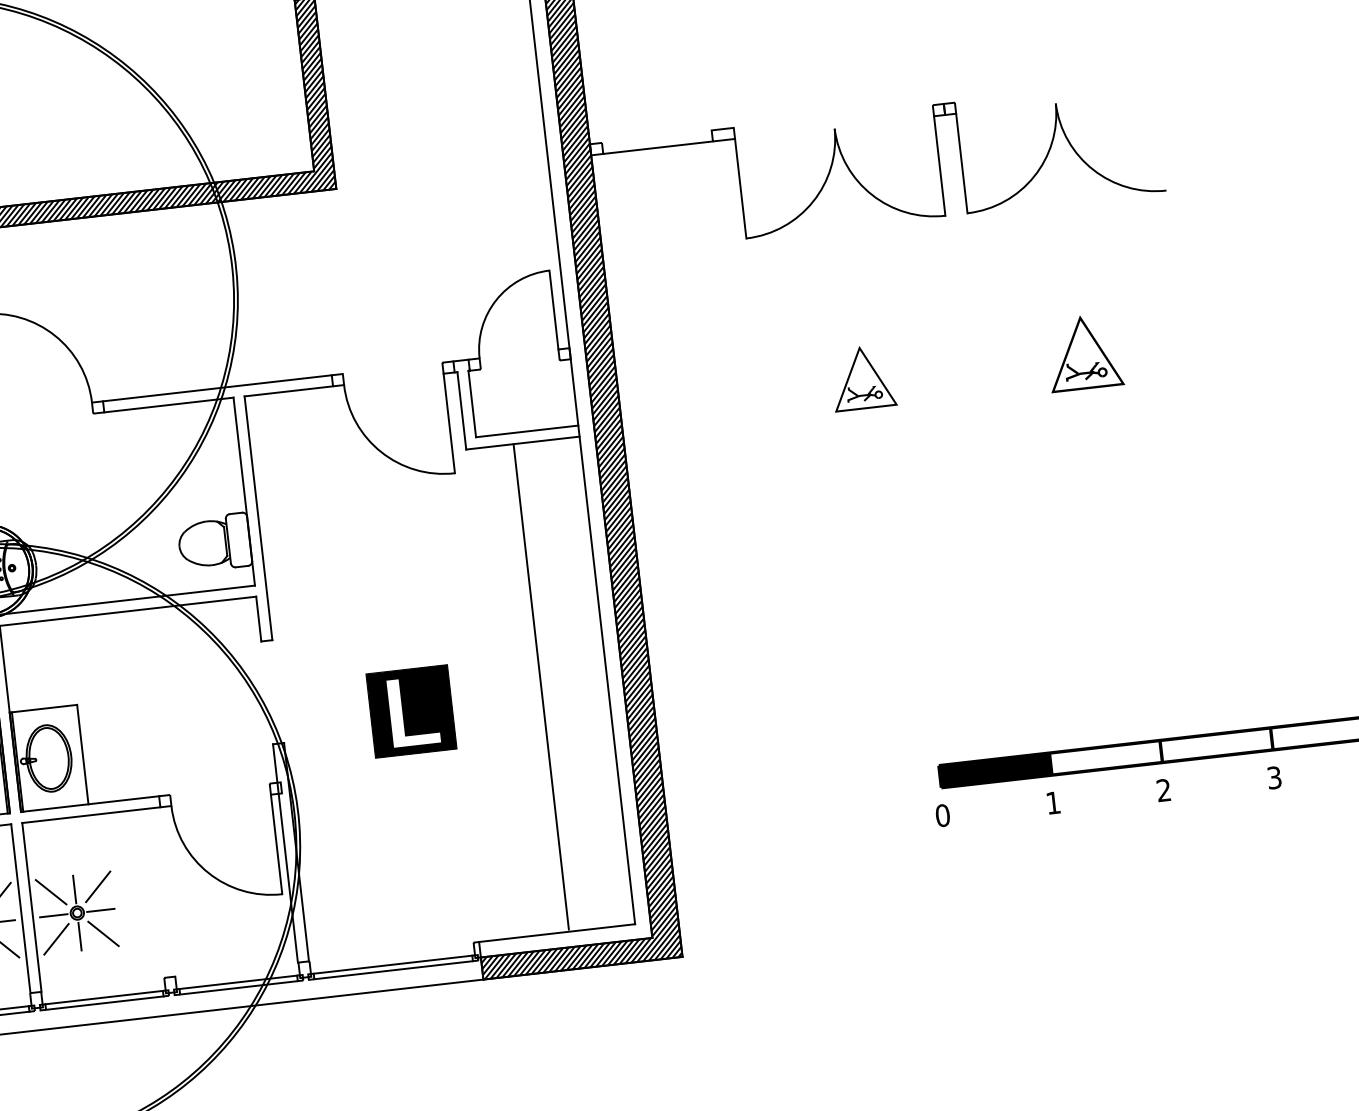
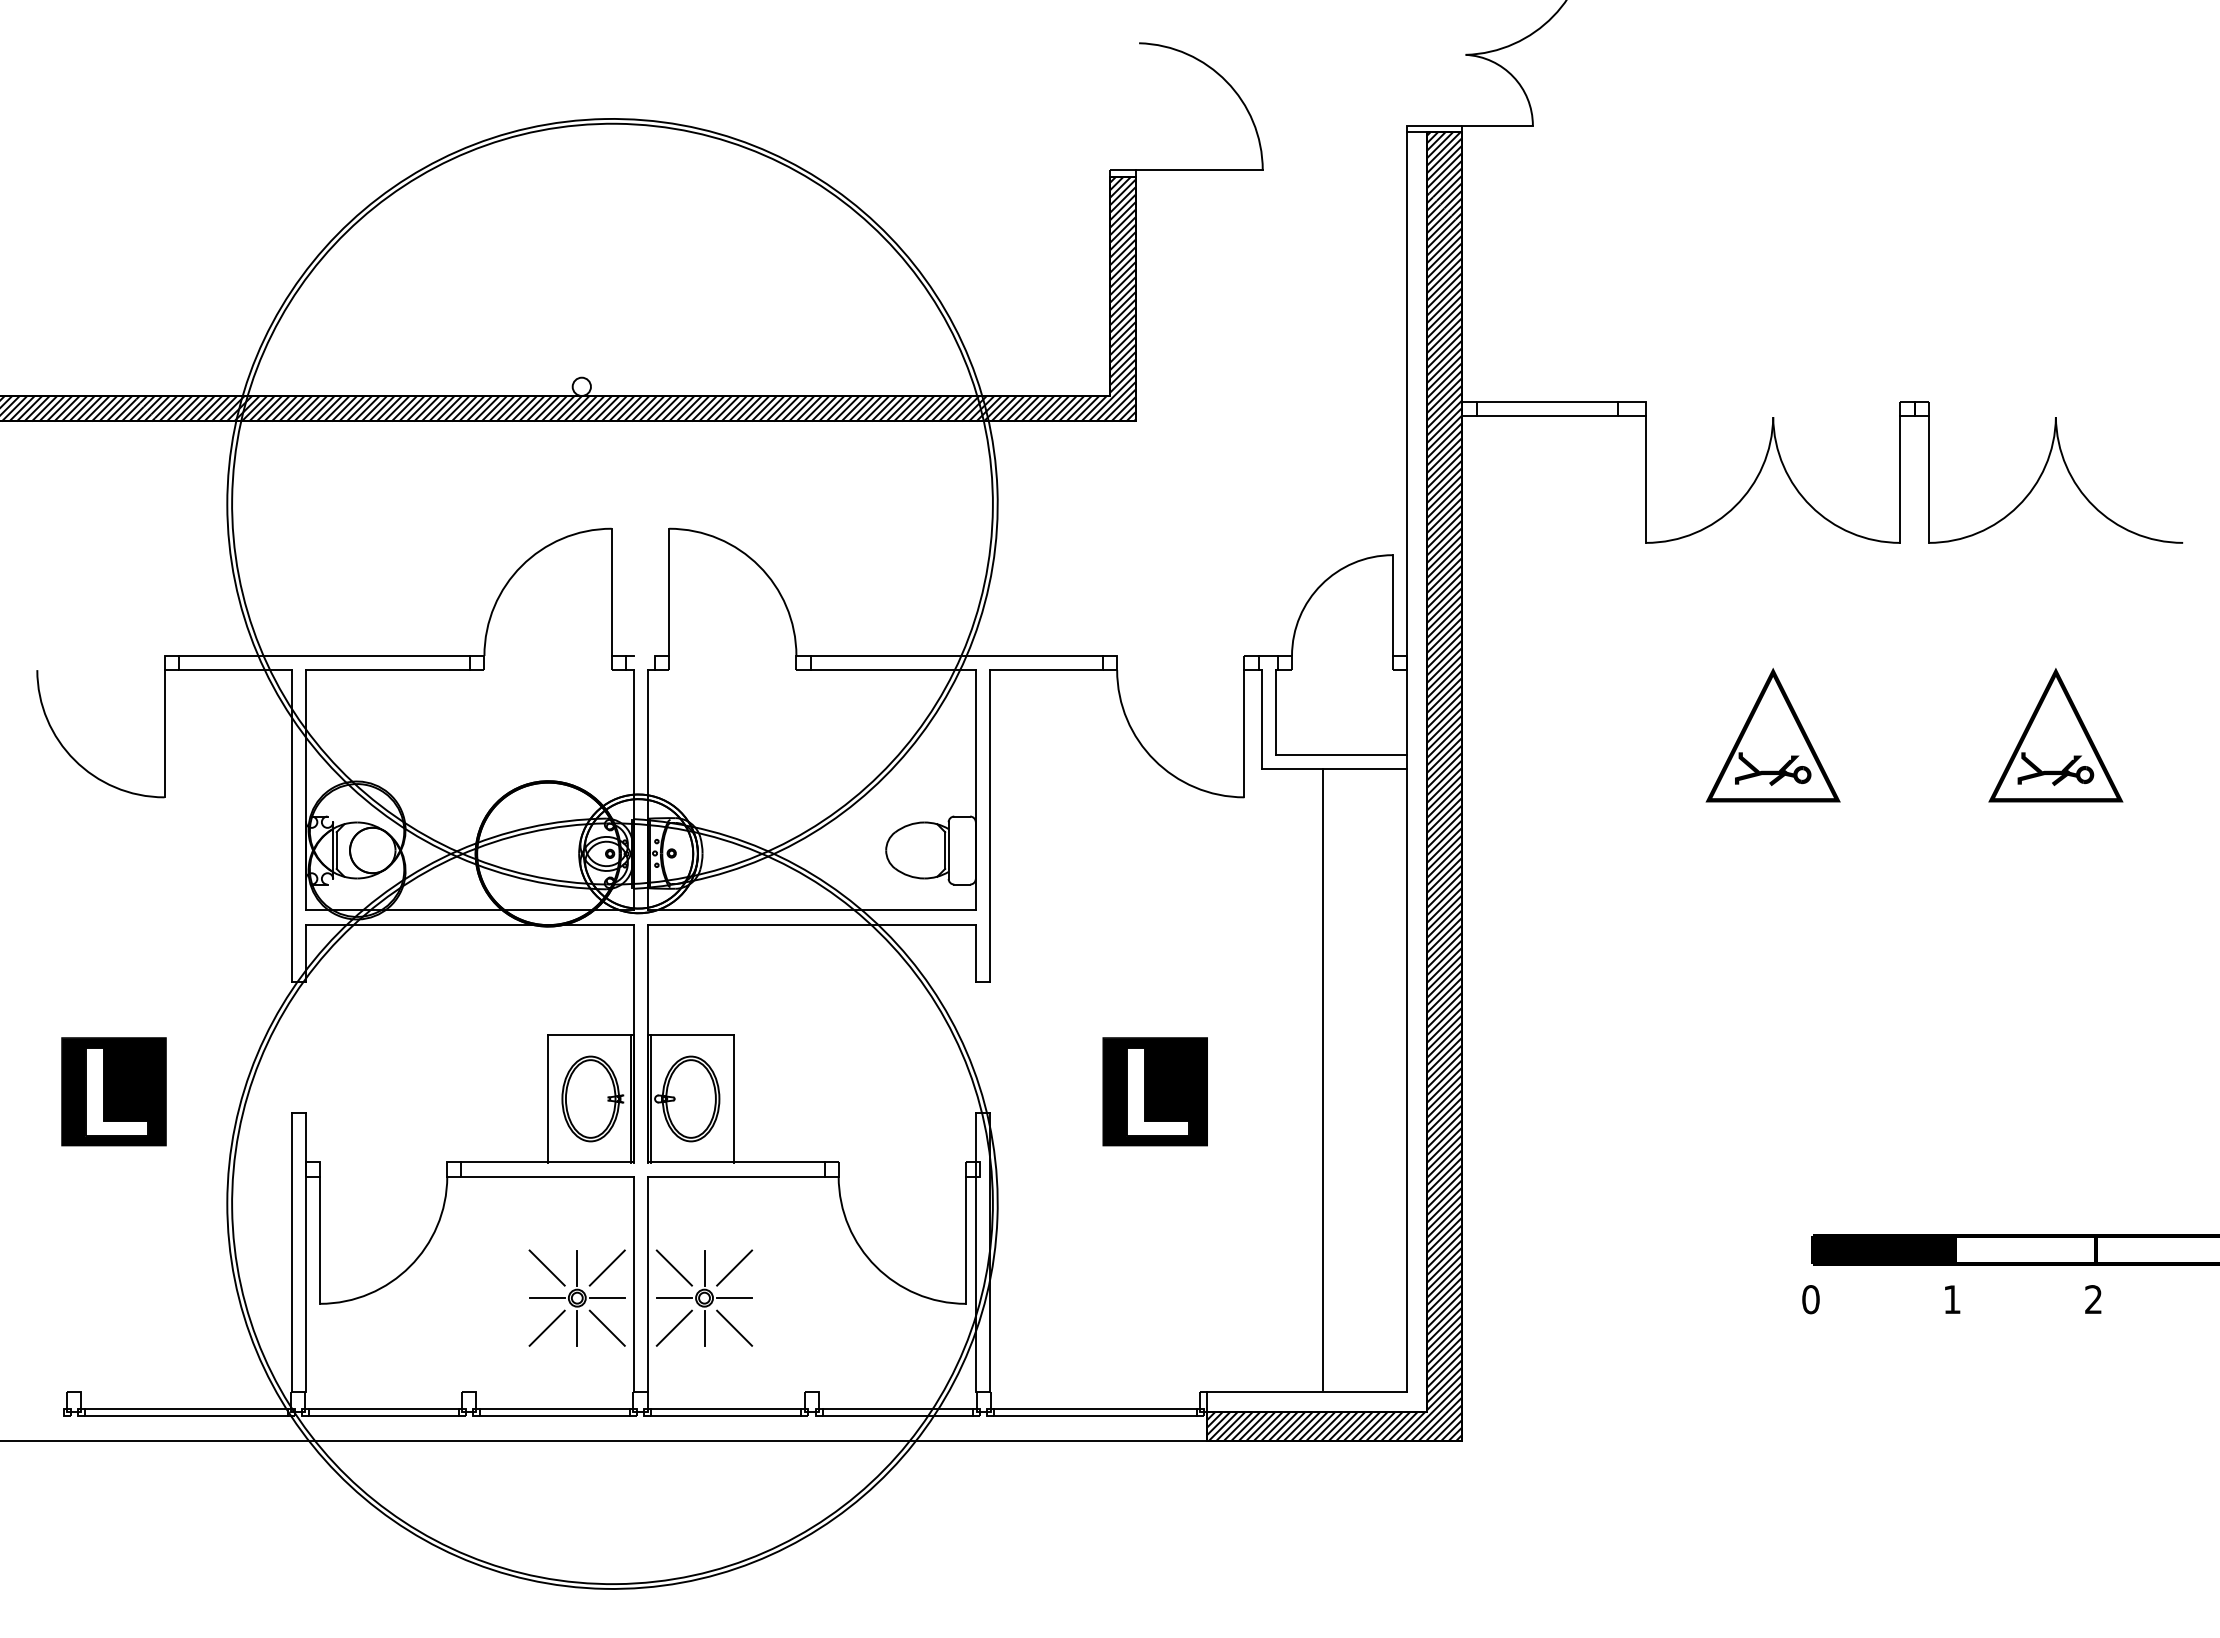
line: (656, 136) -> (1547, 401), added
part: (1083, 352) -> (2055, 735), size x1.43
part: (862, 377) -> (1772, 735), size x1.67

